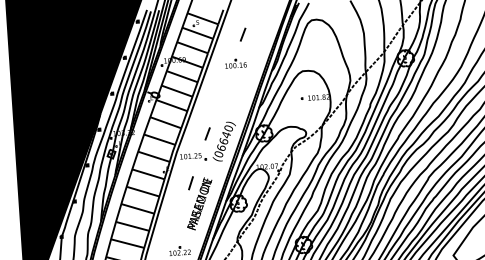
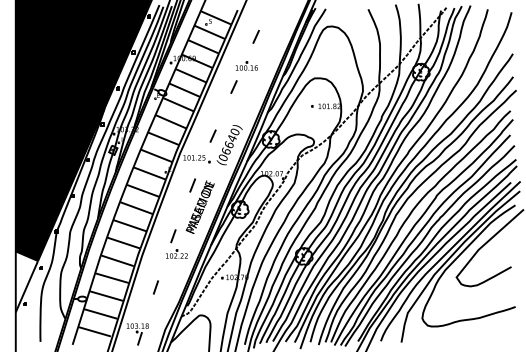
line: (224, 84) -> (233, 86), added
line: (175, 234) -> (173, 236), added

